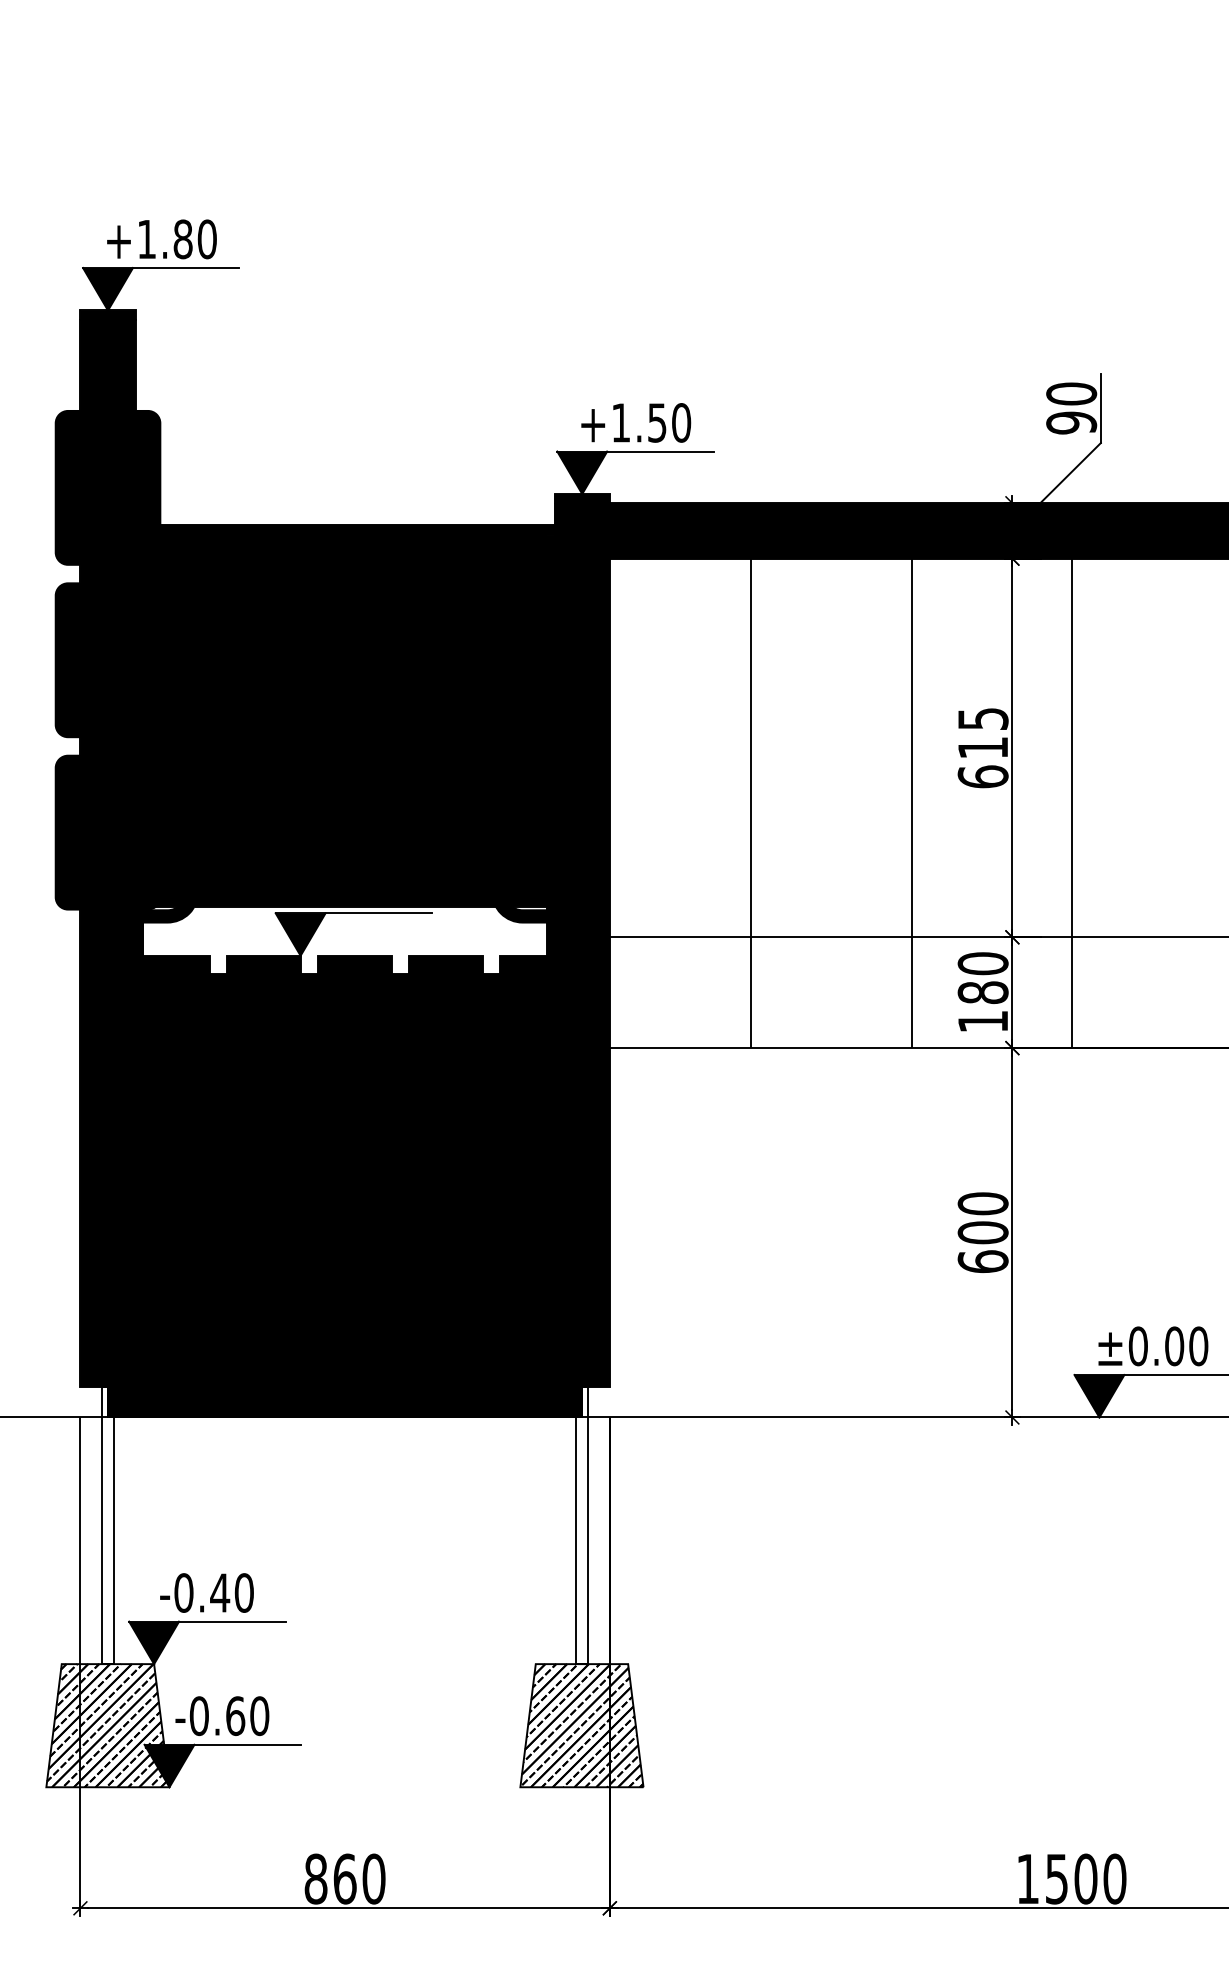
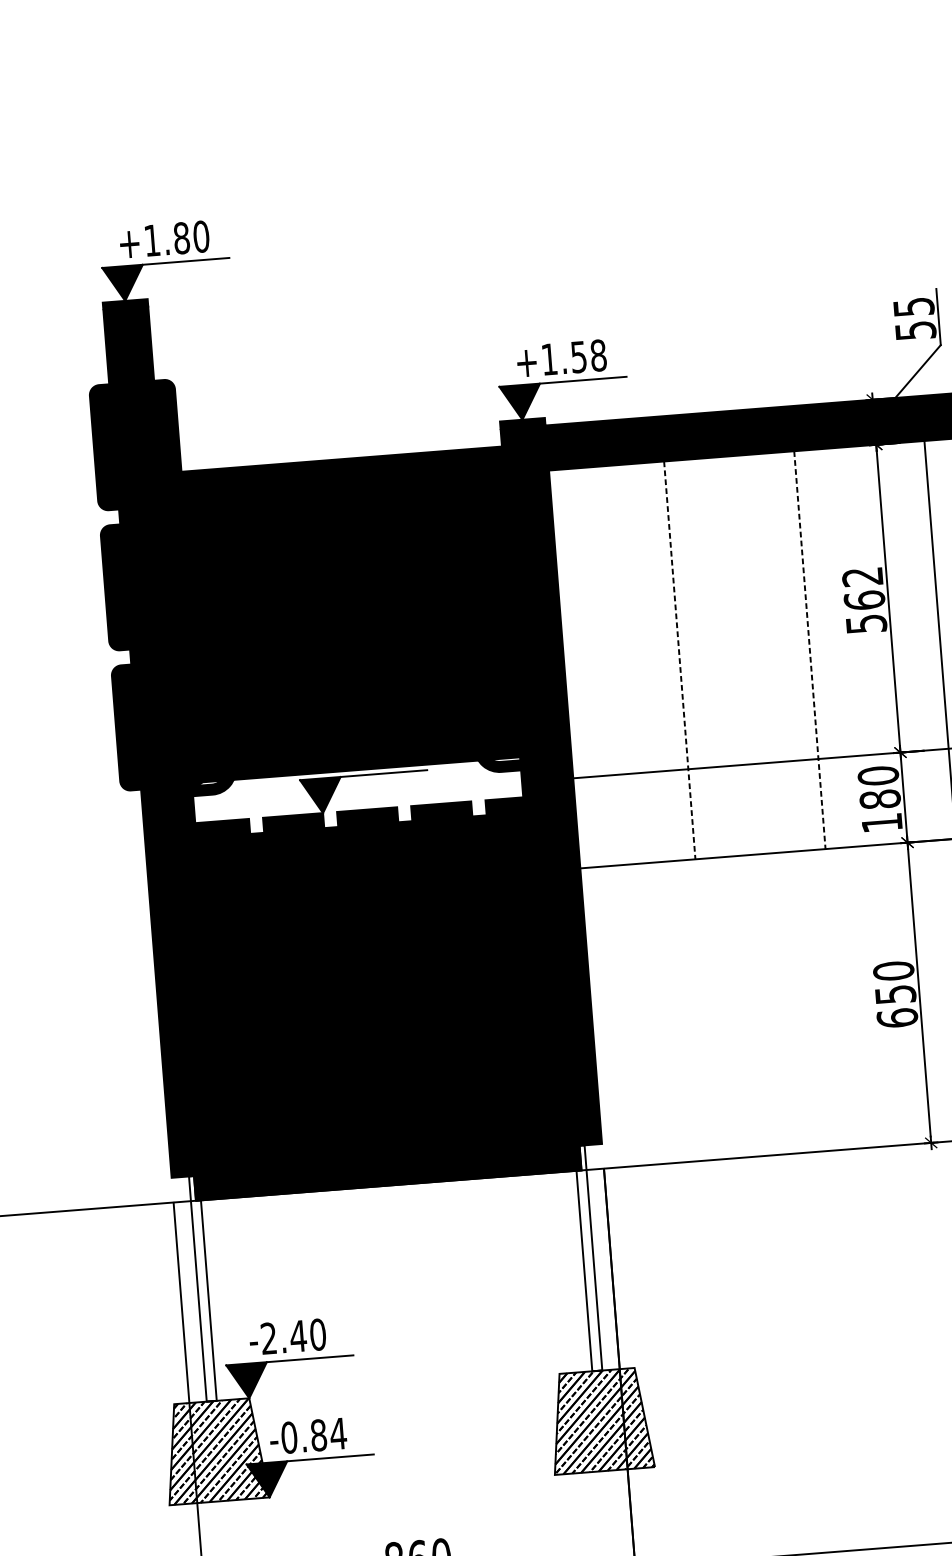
text: (1071, 408) -> (914, 318), 90 -> 55
text: (681, 422) -> (598, 355), +1.50 -> +1.58
text: (982, 748) -> (864, 601), 615 -> 562
line: (751, 803) -> (679, 660), solid -> dashed
line: (911, 803) -> (809, 650), solid -> dashed
text: (982, 1232) -> (895, 994), 600 -> 650
text: (183, 1592) -> (268, 1338), -0.40 -> -2.40
text: (247, 1716) -> (328, 1434), -0.60 -> -0.84

